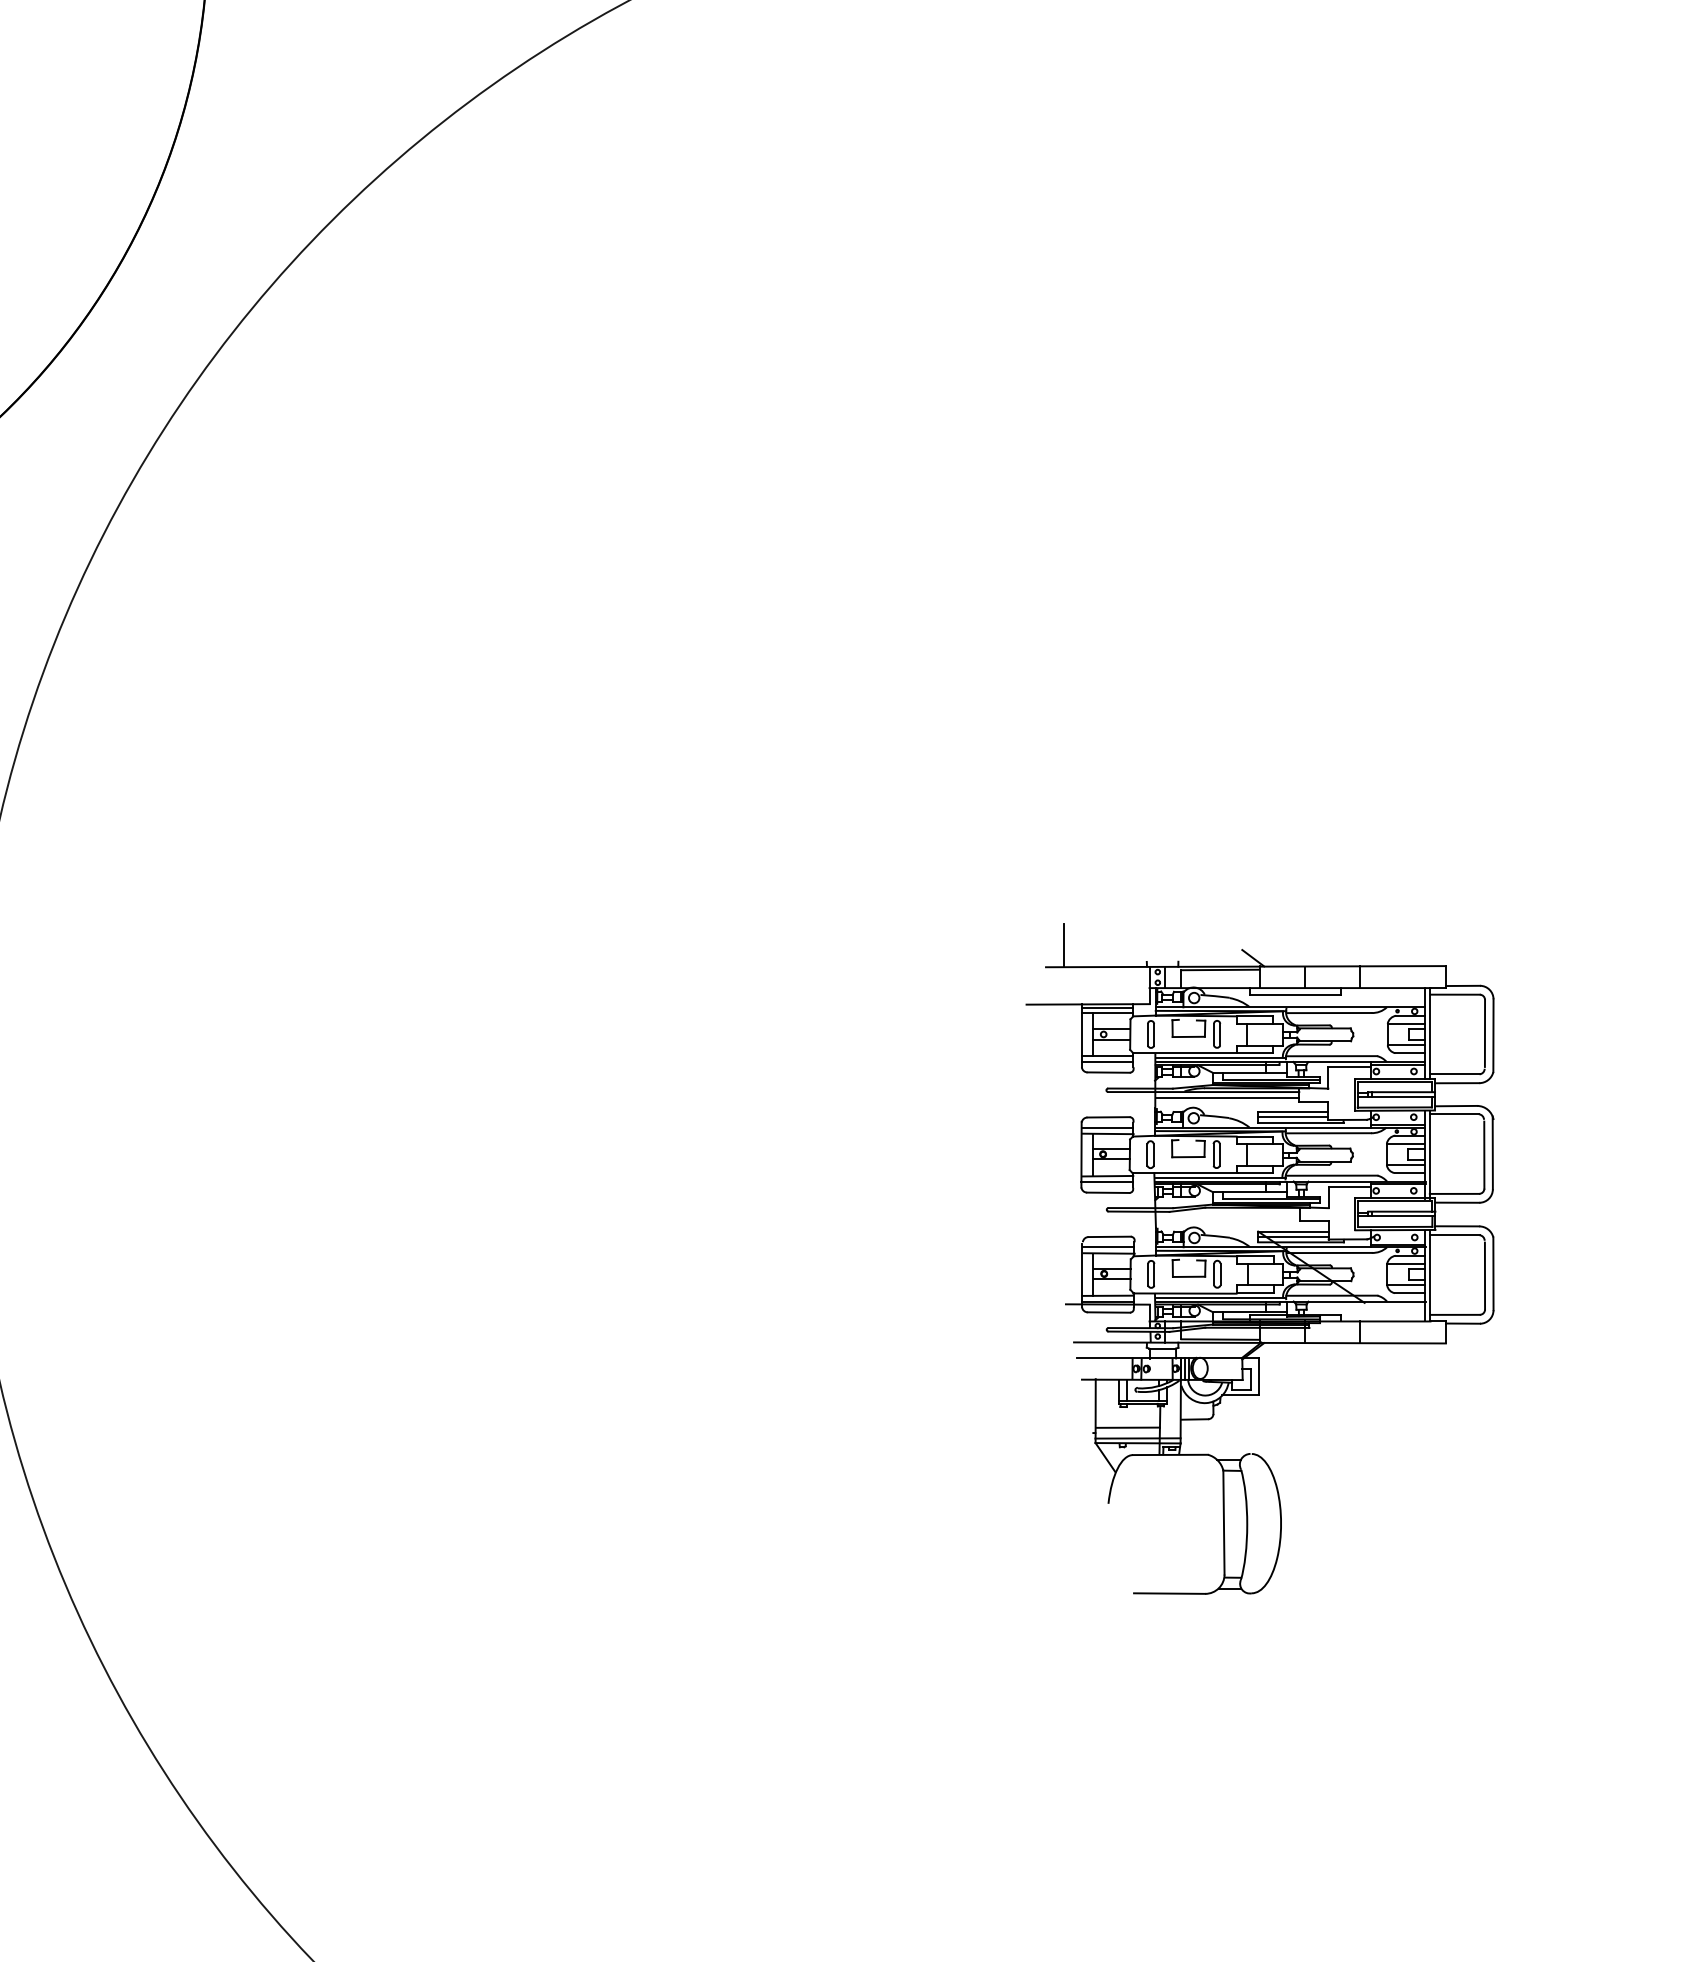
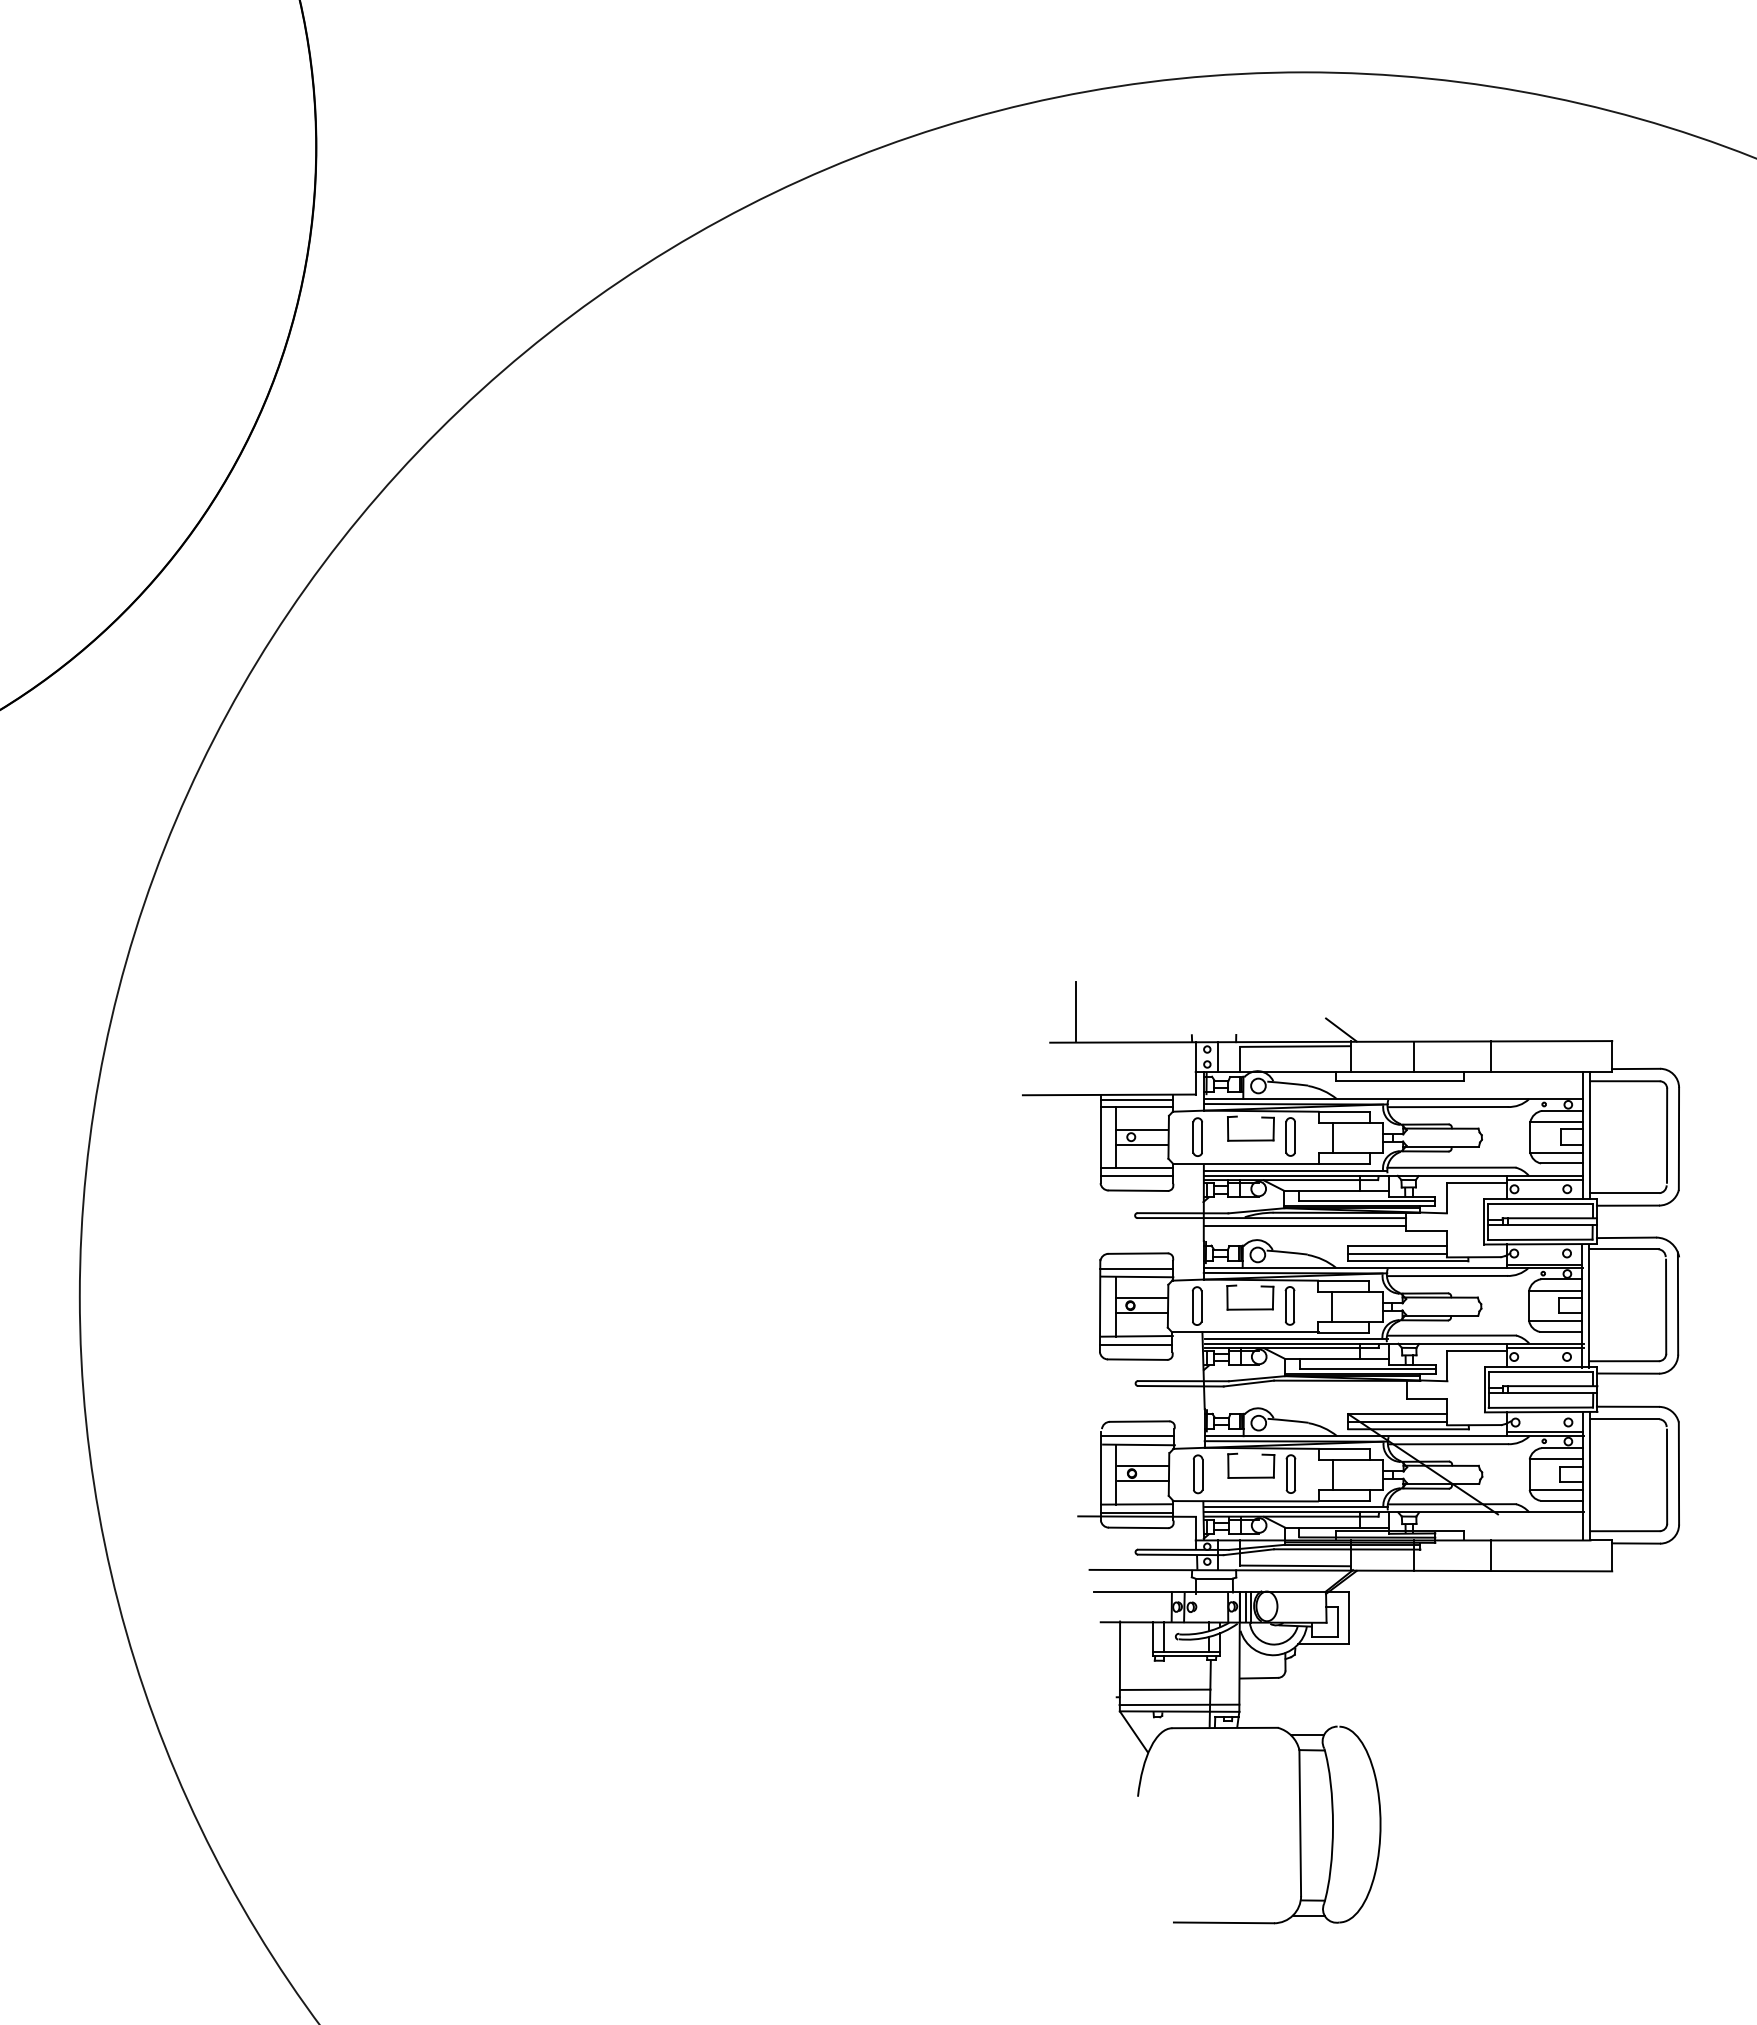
part: (1259, 1258) -> (1350, 1452), size x1.43

